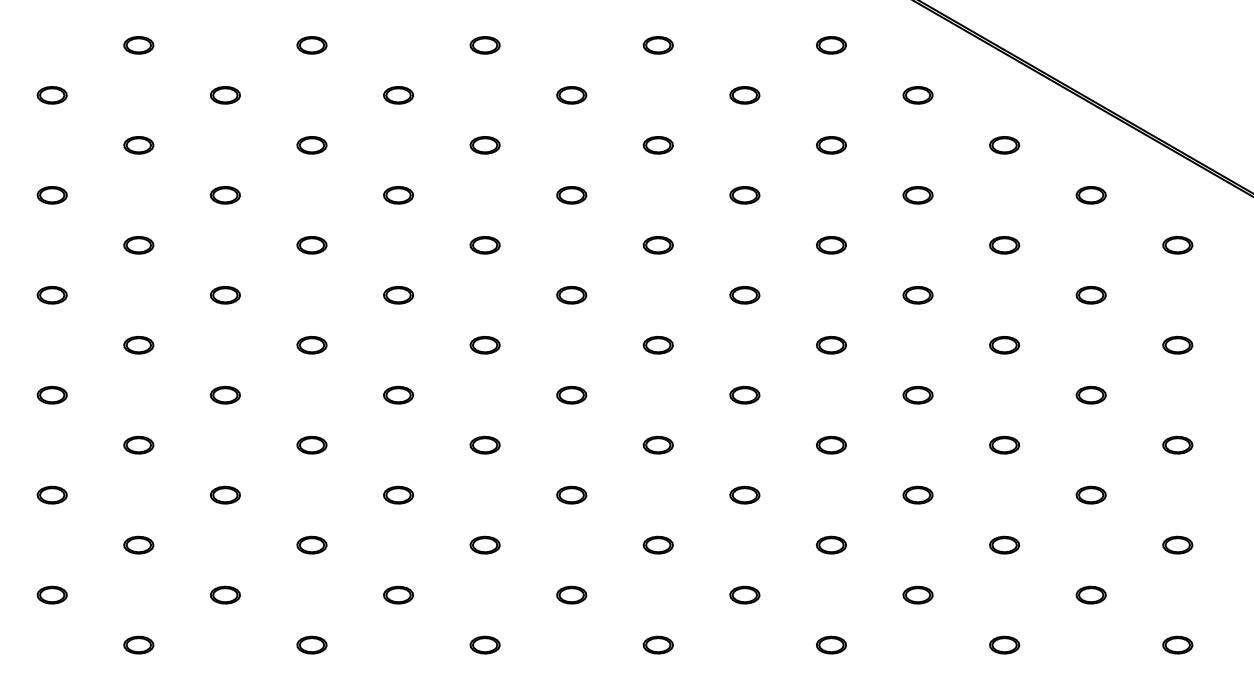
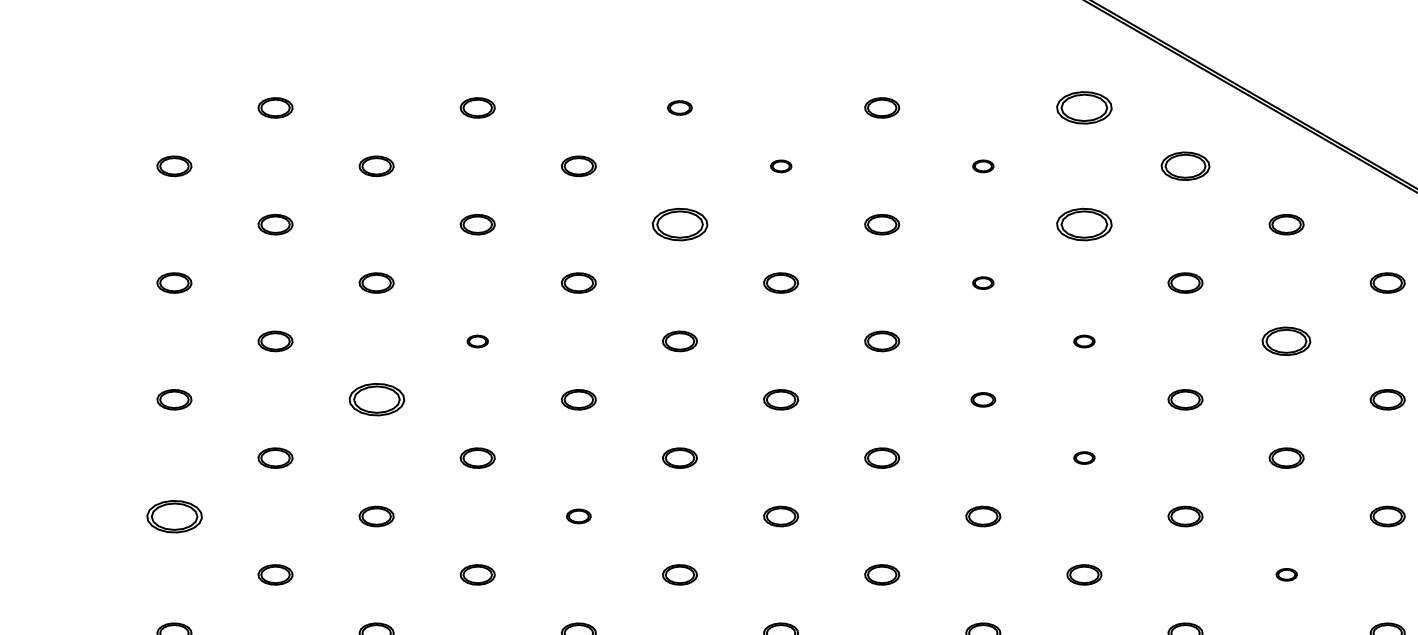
part: (484, 45) -> (679, 108), size x0.7
part: (831, 45) -> (1084, 108), size x1.6
part: (571, 95) -> (780, 166), size x0.6
part: (744, 95) -> (982, 166), size x0.6
part: (917, 95) -> (1184, 166), size x1.4
part: (484, 145) -> (679, 224), size x1.6
part: (831, 145) -> (1084, 224), size x1.6
part: (744, 195) -> (982, 283), size x0.6
part: (311, 245) -> (477, 341), size x0.6
part: (831, 245) -> (1084, 341), size x0.6
part: (1004, 245) -> (1286, 341), size x1.4
part: (224, 295) -> (375, 400), size x1.6
part: (744, 295) -> (982, 400), size x0.7
part: (831, 344) -> (1084, 457), size x0.6
part: (51, 394) -> (173, 515), size x1.6
part: (398, 394) -> (578, 515), size x0.7
part: (1004, 444) -> (1286, 574), size x0.6

